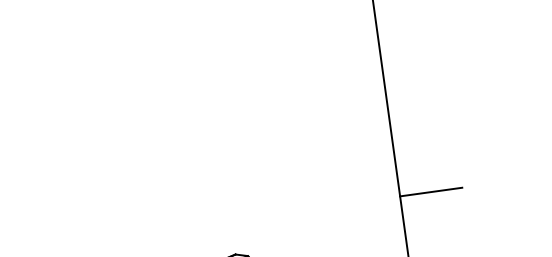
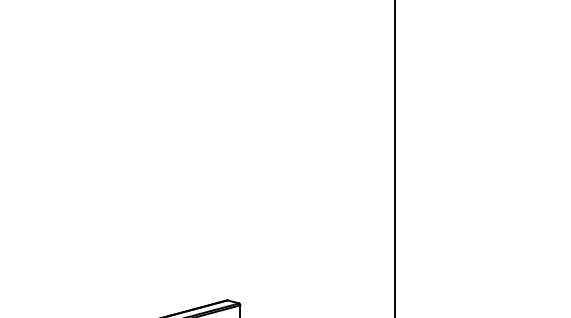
line: (430, 192) -> (425, 266), removed

